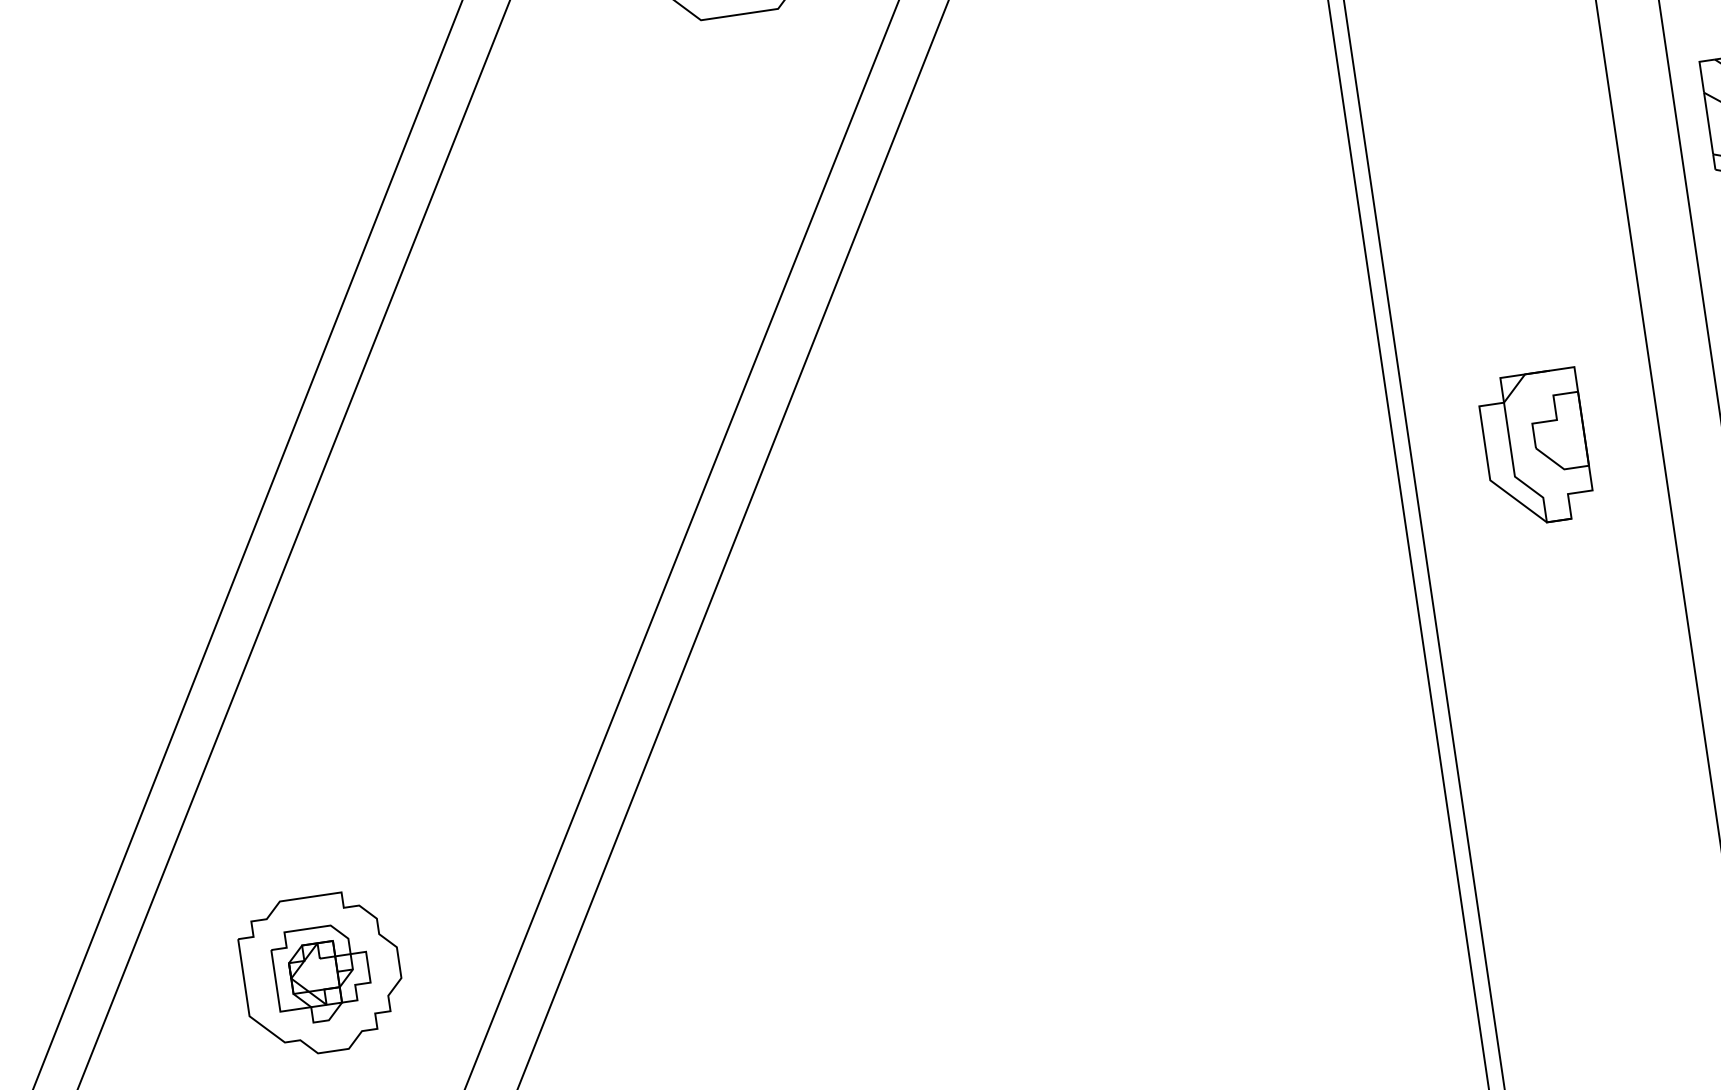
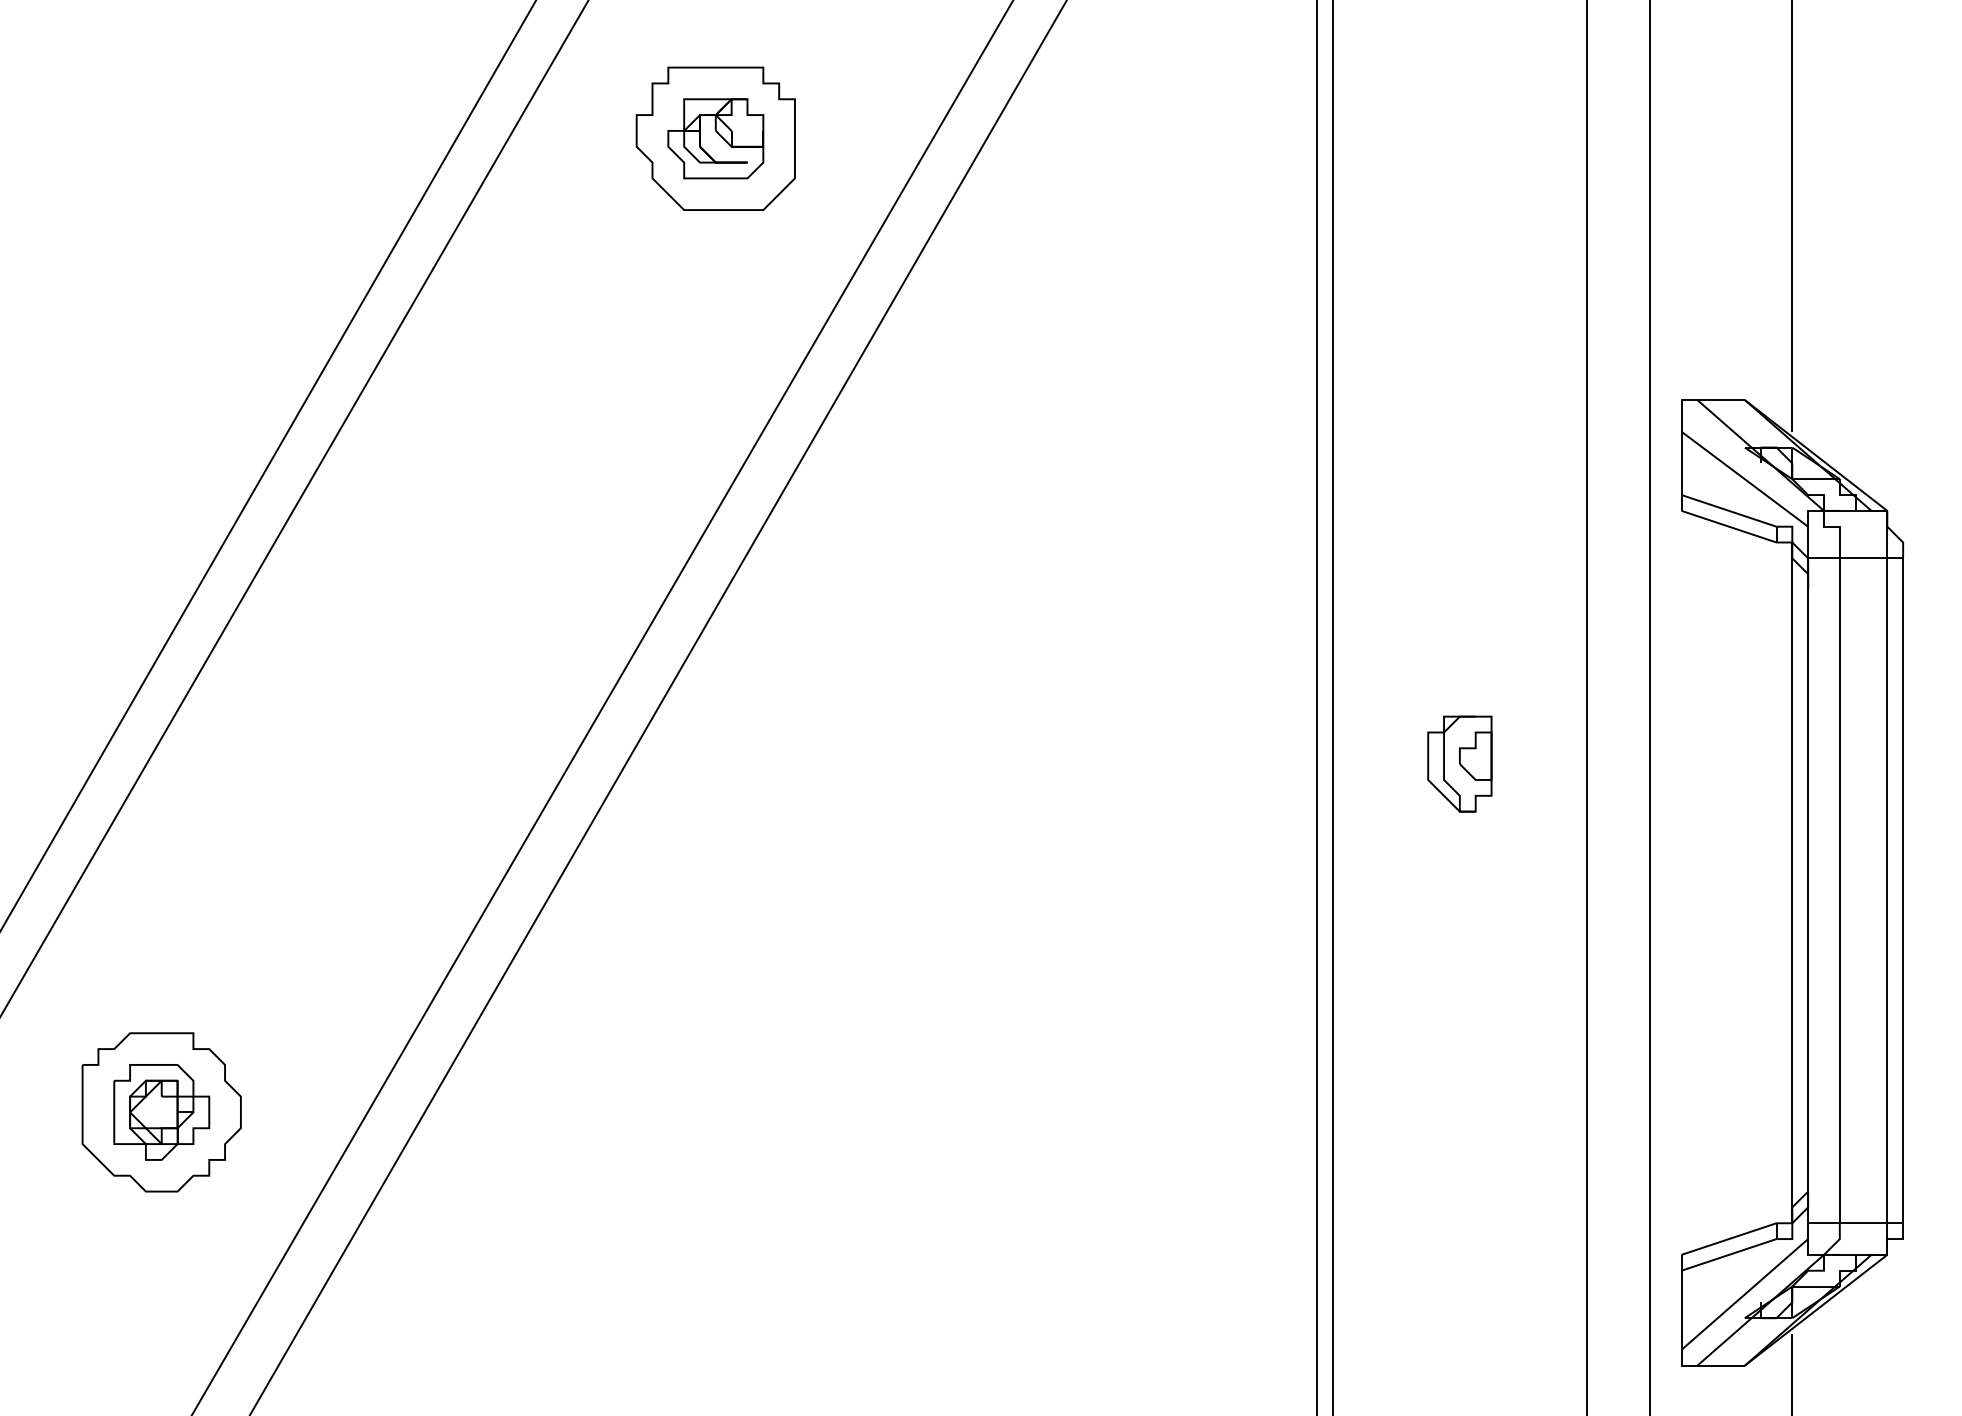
part: (1535, 447) -> (1459, 763), size x0.62

